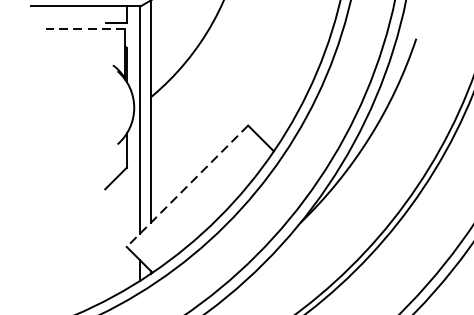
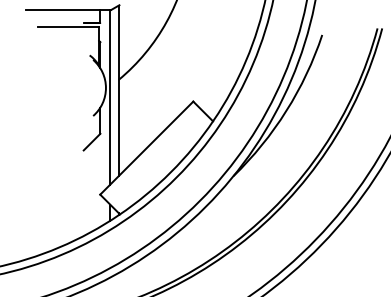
line: (85, 28) -> (68, 27), dashed -> solid
line: (187, 186) -> (146, 148), dashed -> solid

